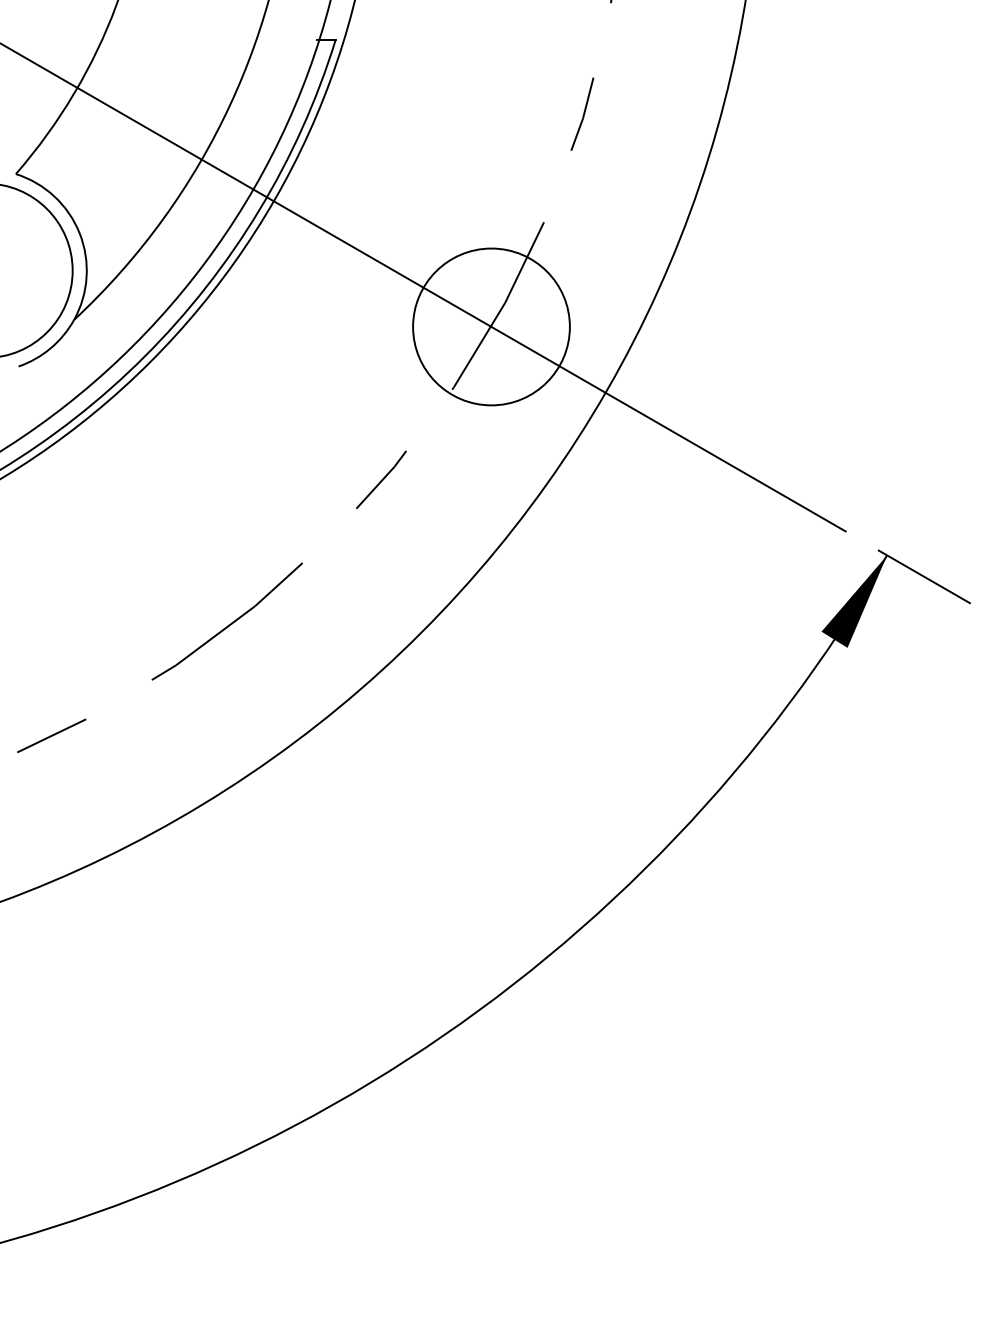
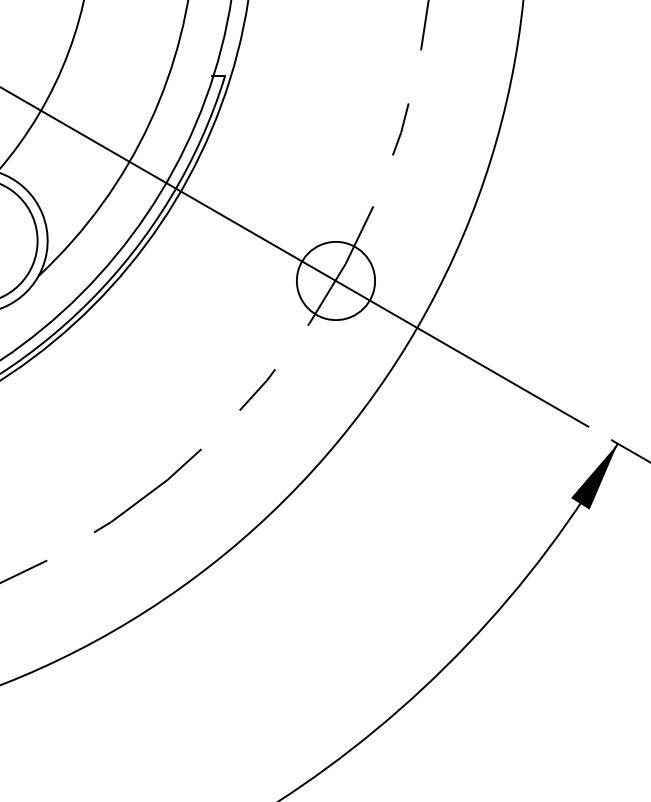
circle: (491, 326) -> (335, 280), size x0.7

